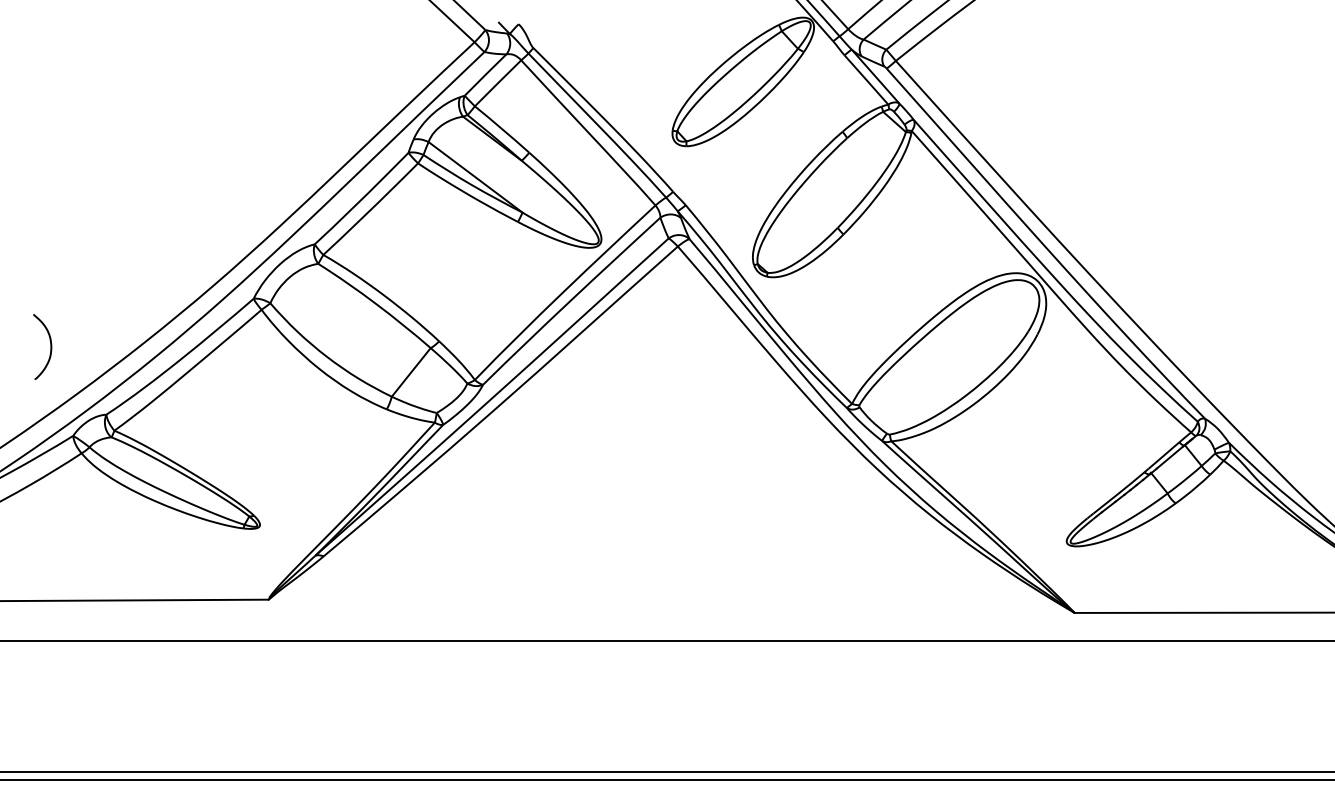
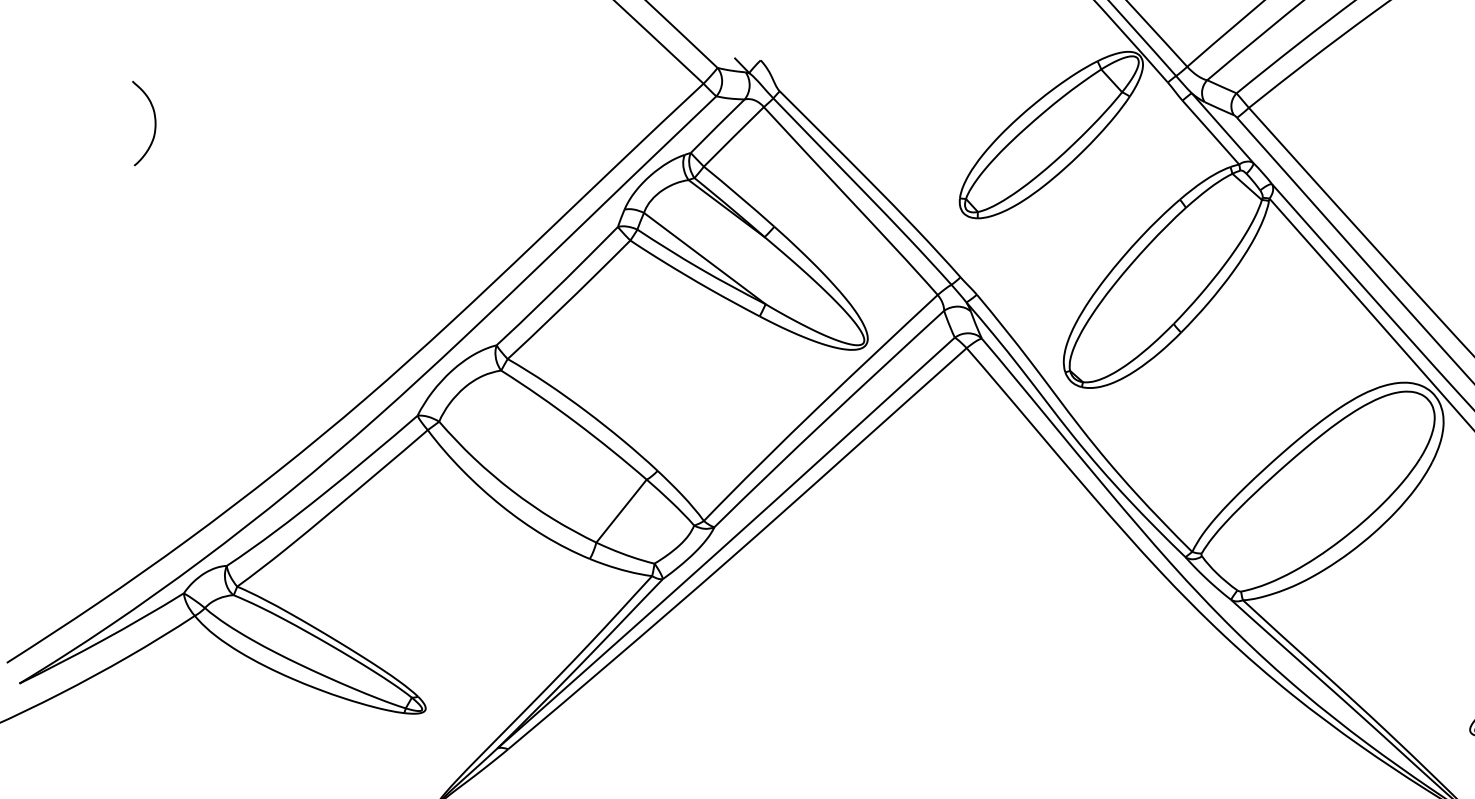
curve: (50, 346) -> (154, 122), moved

